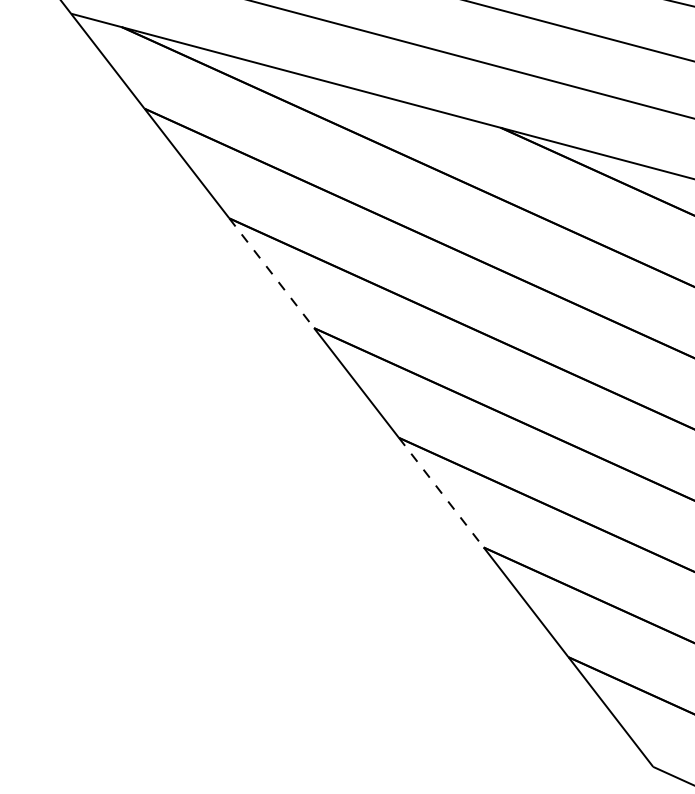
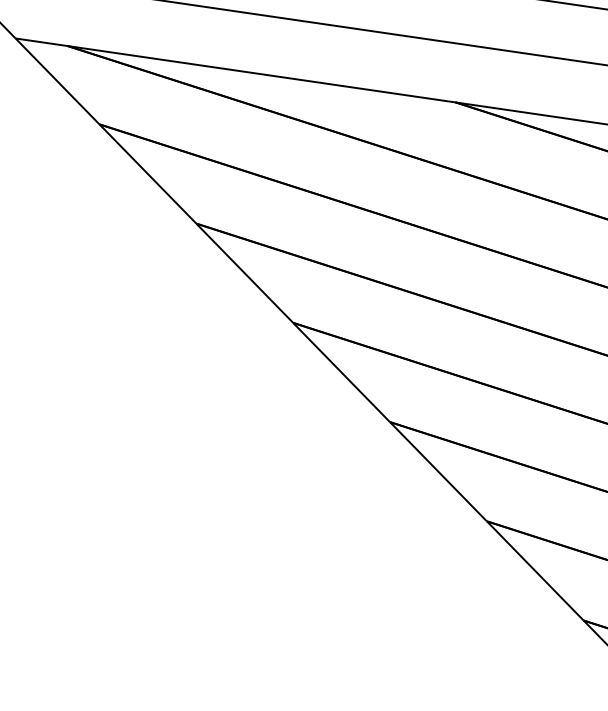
line: (272, 273) -> (245, 273), dashed -> solid
line: (441, 493) -> (438, 472), dashed -> solid

